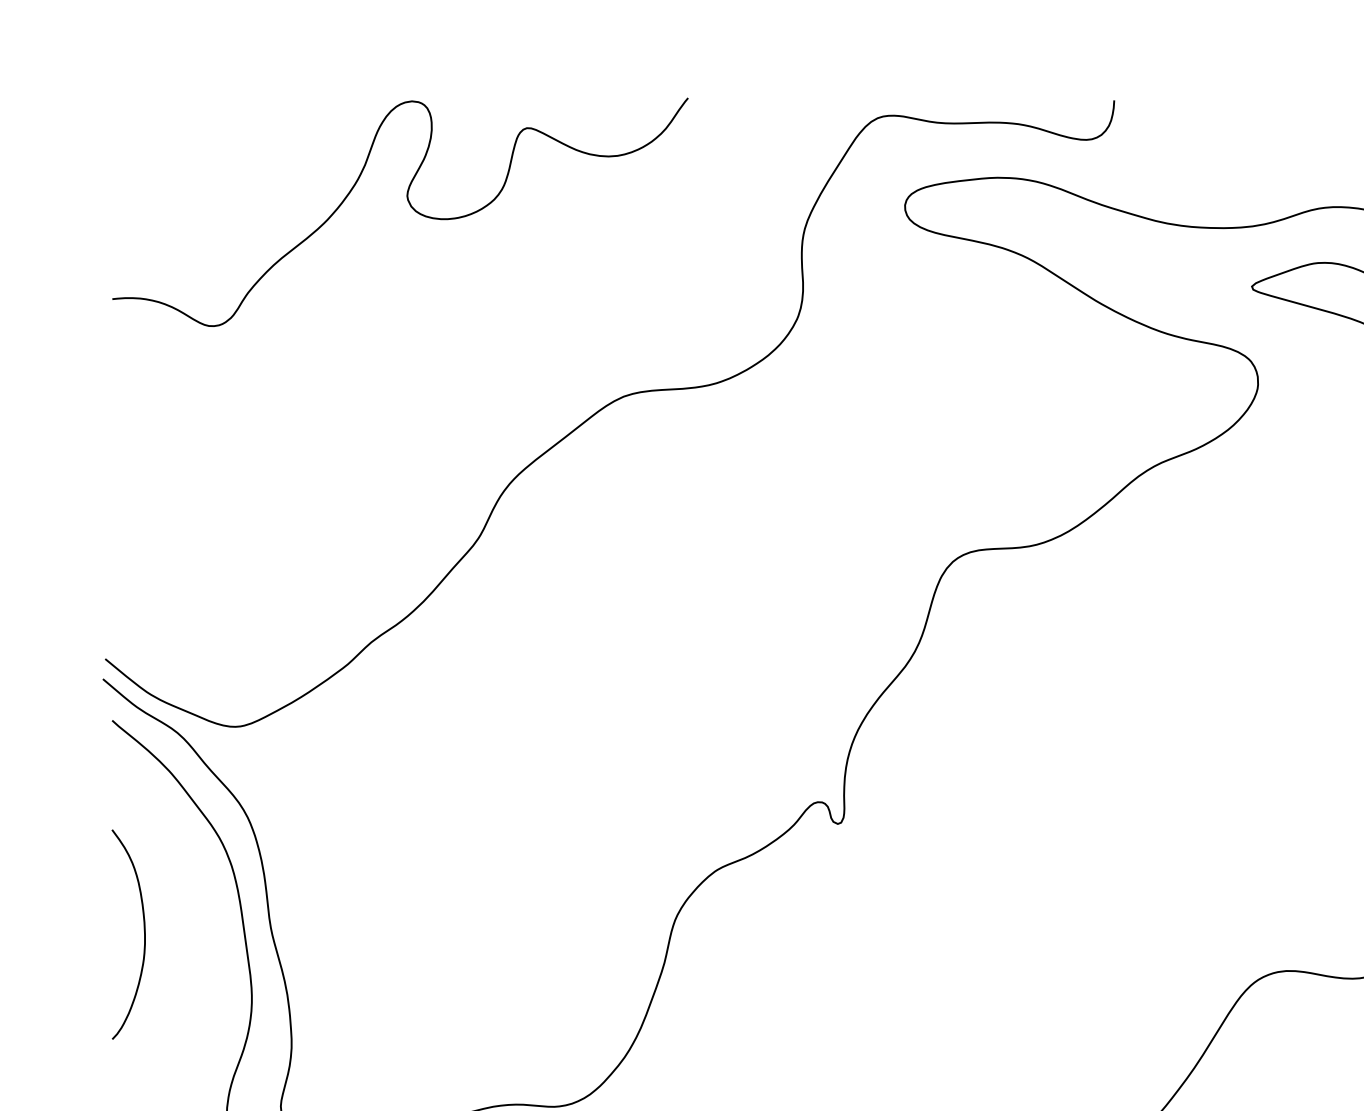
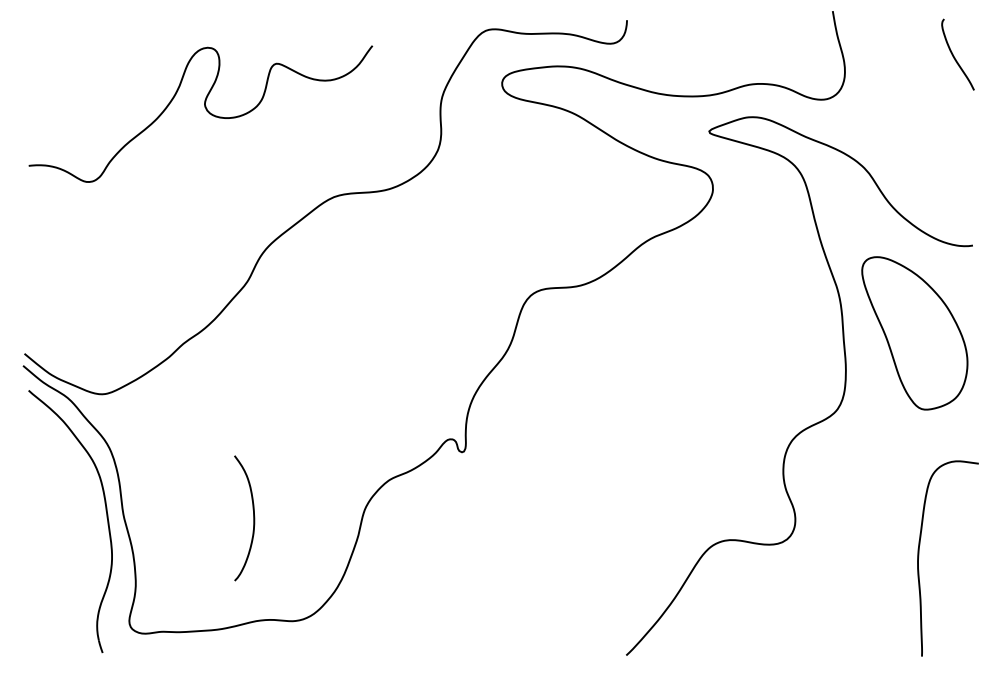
curve: (410, 208) -> (206, 111), moved
curve: (143, 934) -> (253, 518), moved

